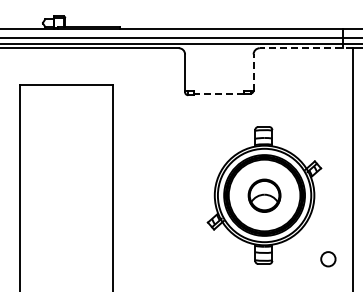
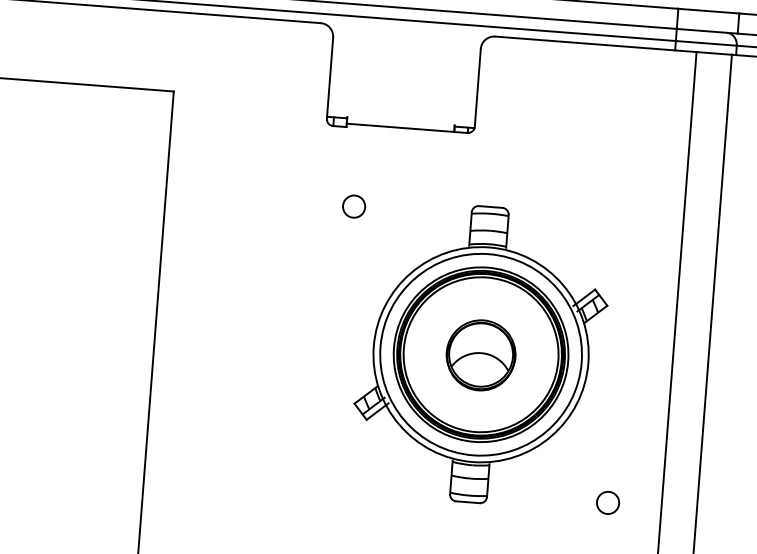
line: (306, 48) -> (595, 44), dashed -> solid
line: (253, 72) -> (477, 87), dashed -> solid
line: (219, 93) -> (400, 127), dashed -> solid
circle: (200, 131) -> (353, 206), added
circle: (328, 259) -> (608, 503), size x0.71

